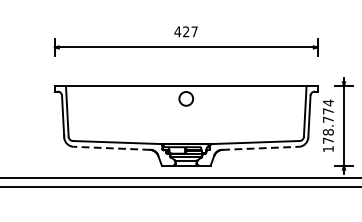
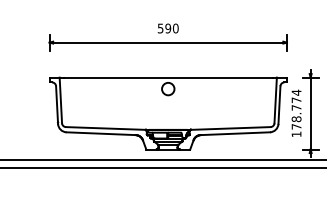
text: (185, 31) -> (167, 28), 427 -> 590
line: (112, 148) -> (101, 133), dashed -> solid
line: (260, 148) -> (235, 133), dashed -> solid

